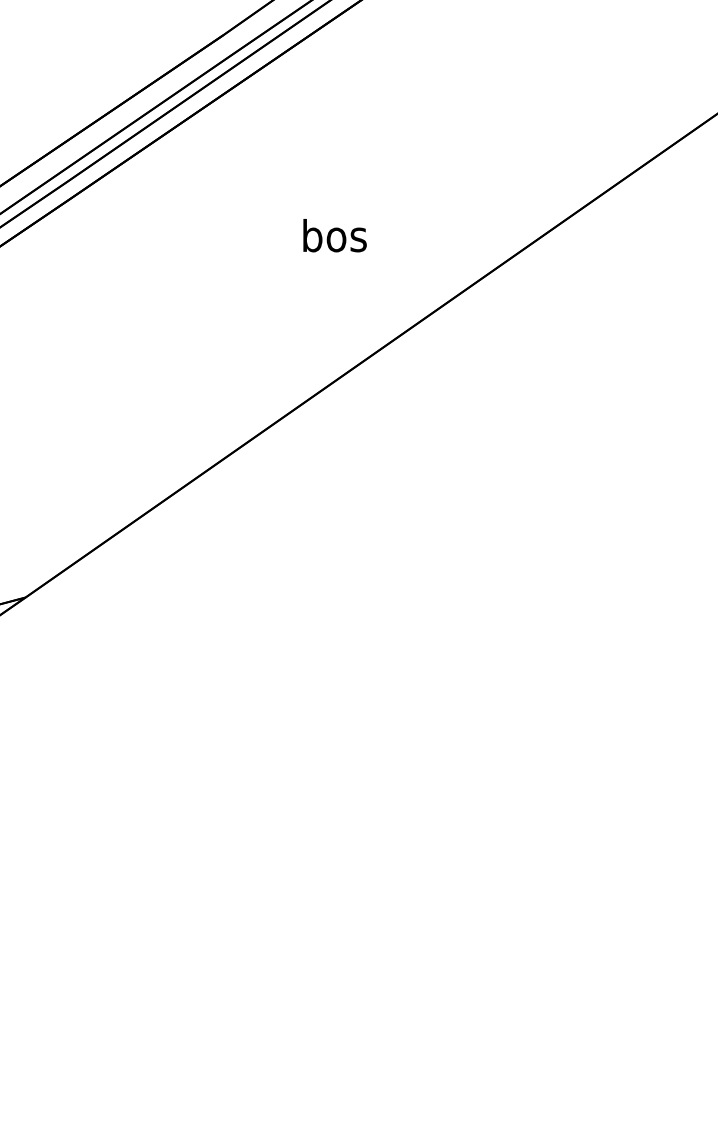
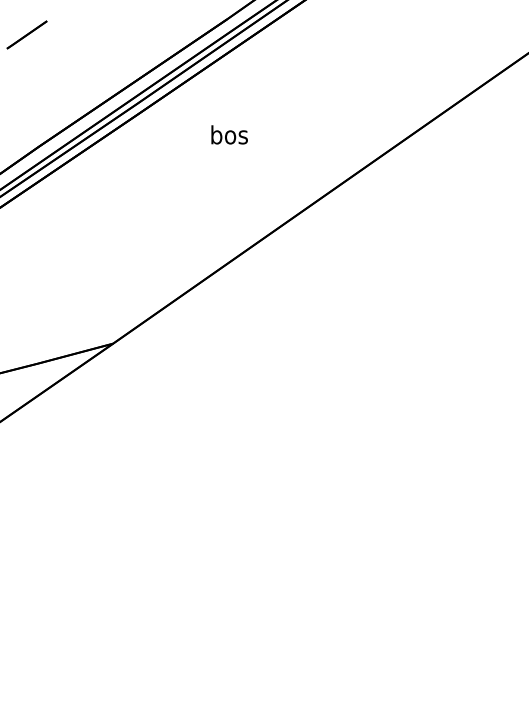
text: (334, 234) -> (229, 134), moved

